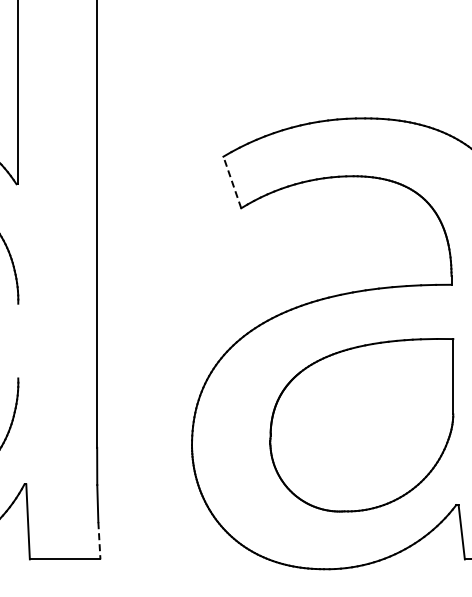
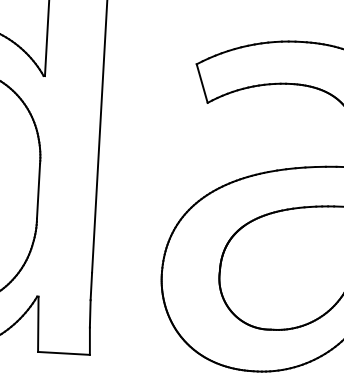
line: (232, 182) -> (202, 83), dashed -> solid
line: (18, 340) -> (38, 190), added
line: (99, 540) -> (89, 340), dashed -> solid

